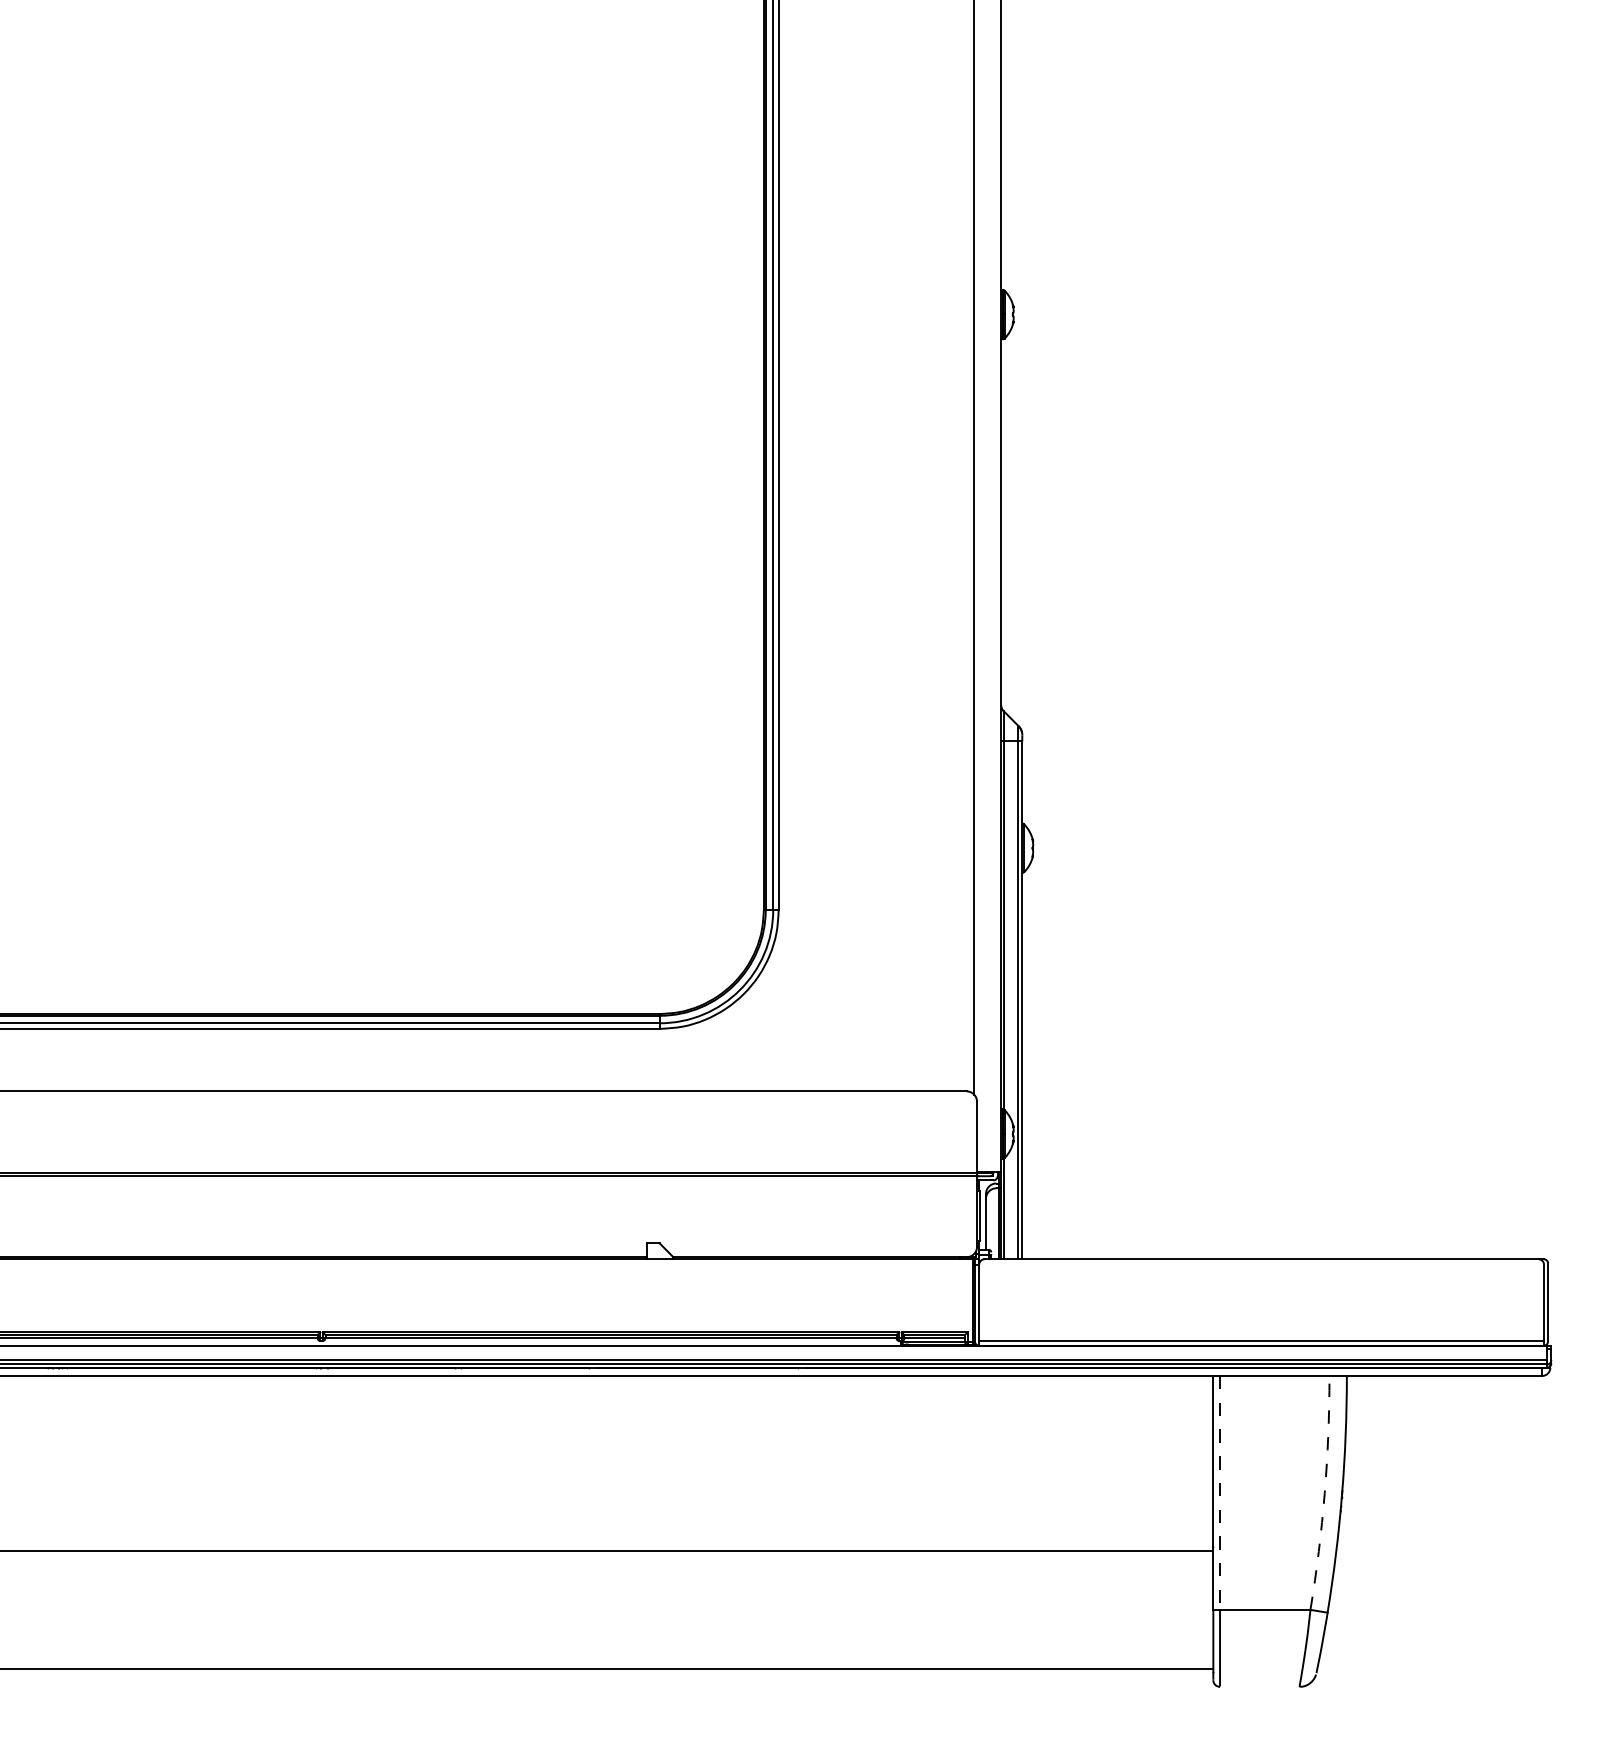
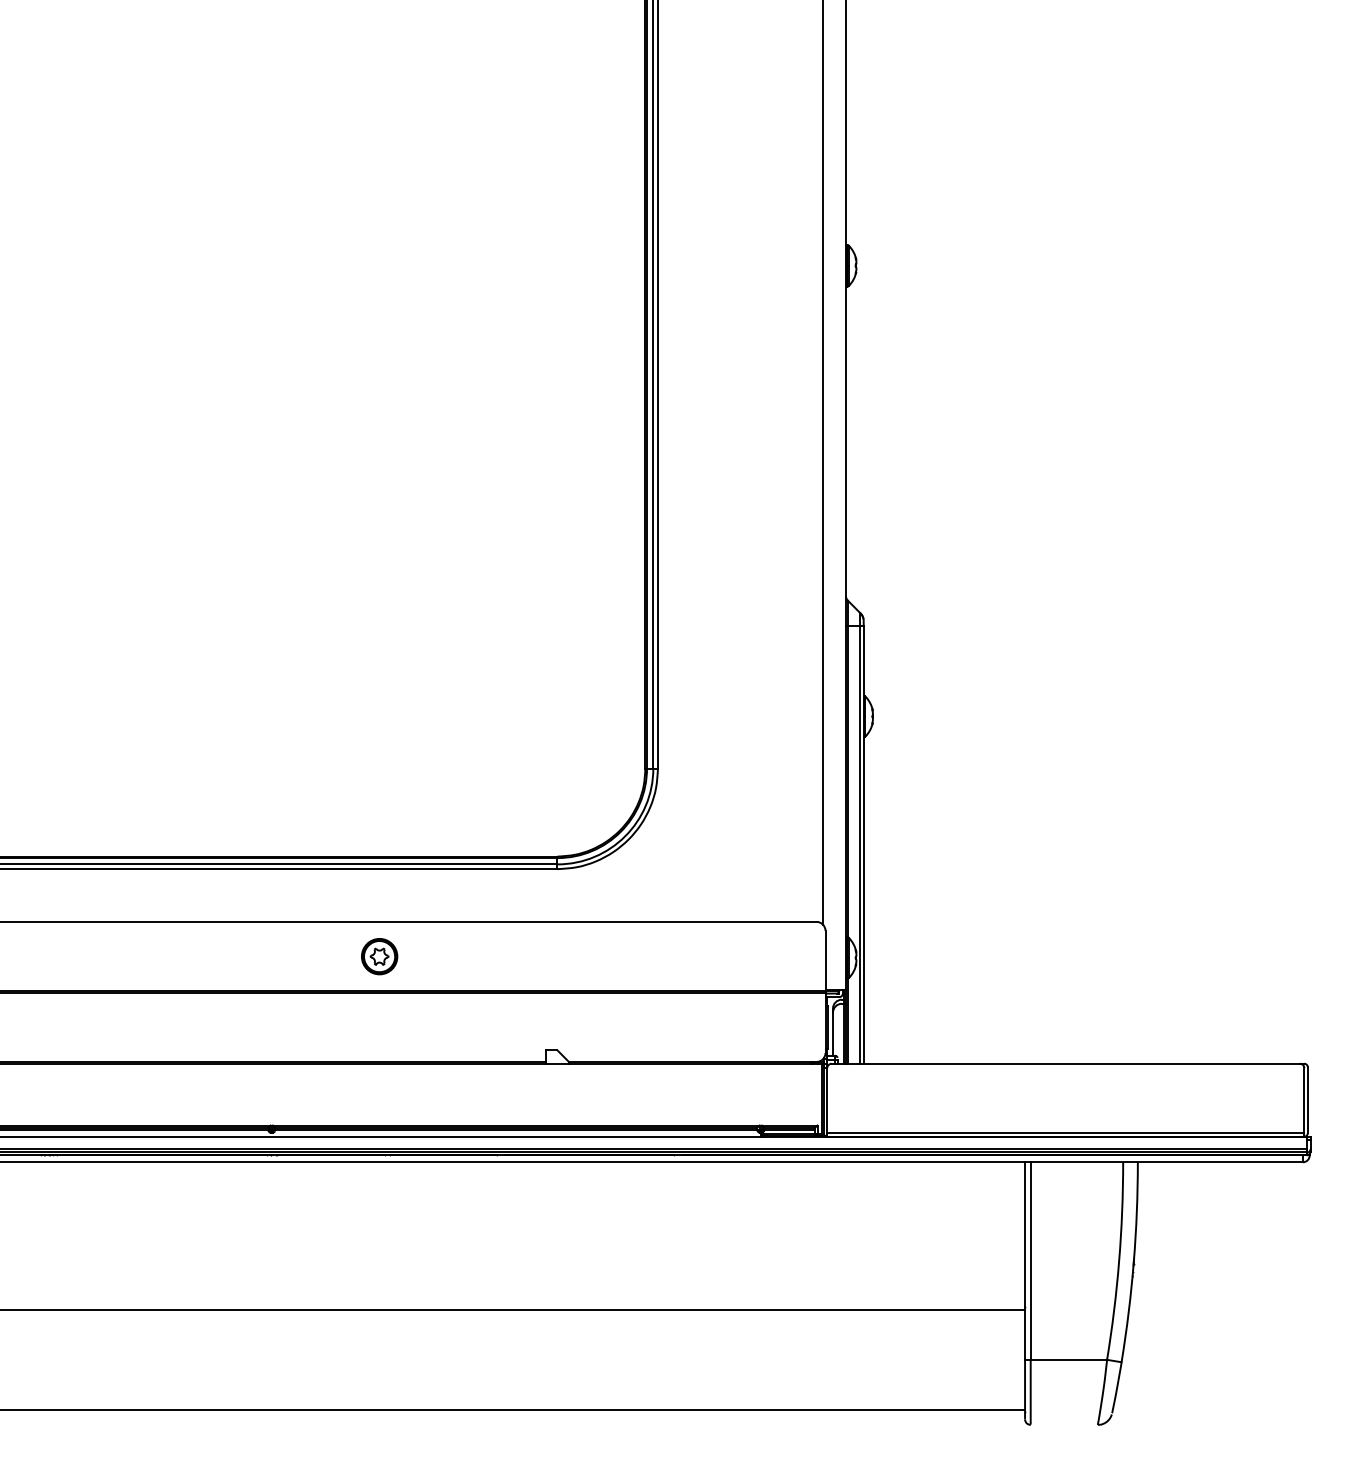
part: (449, 1132) -> (379, 956), added
line: (1219, 1493) -> (1030, 1261), dashed -> solid
arc: (1325, 1493) -> (1119, 1261), dashed -> solid

